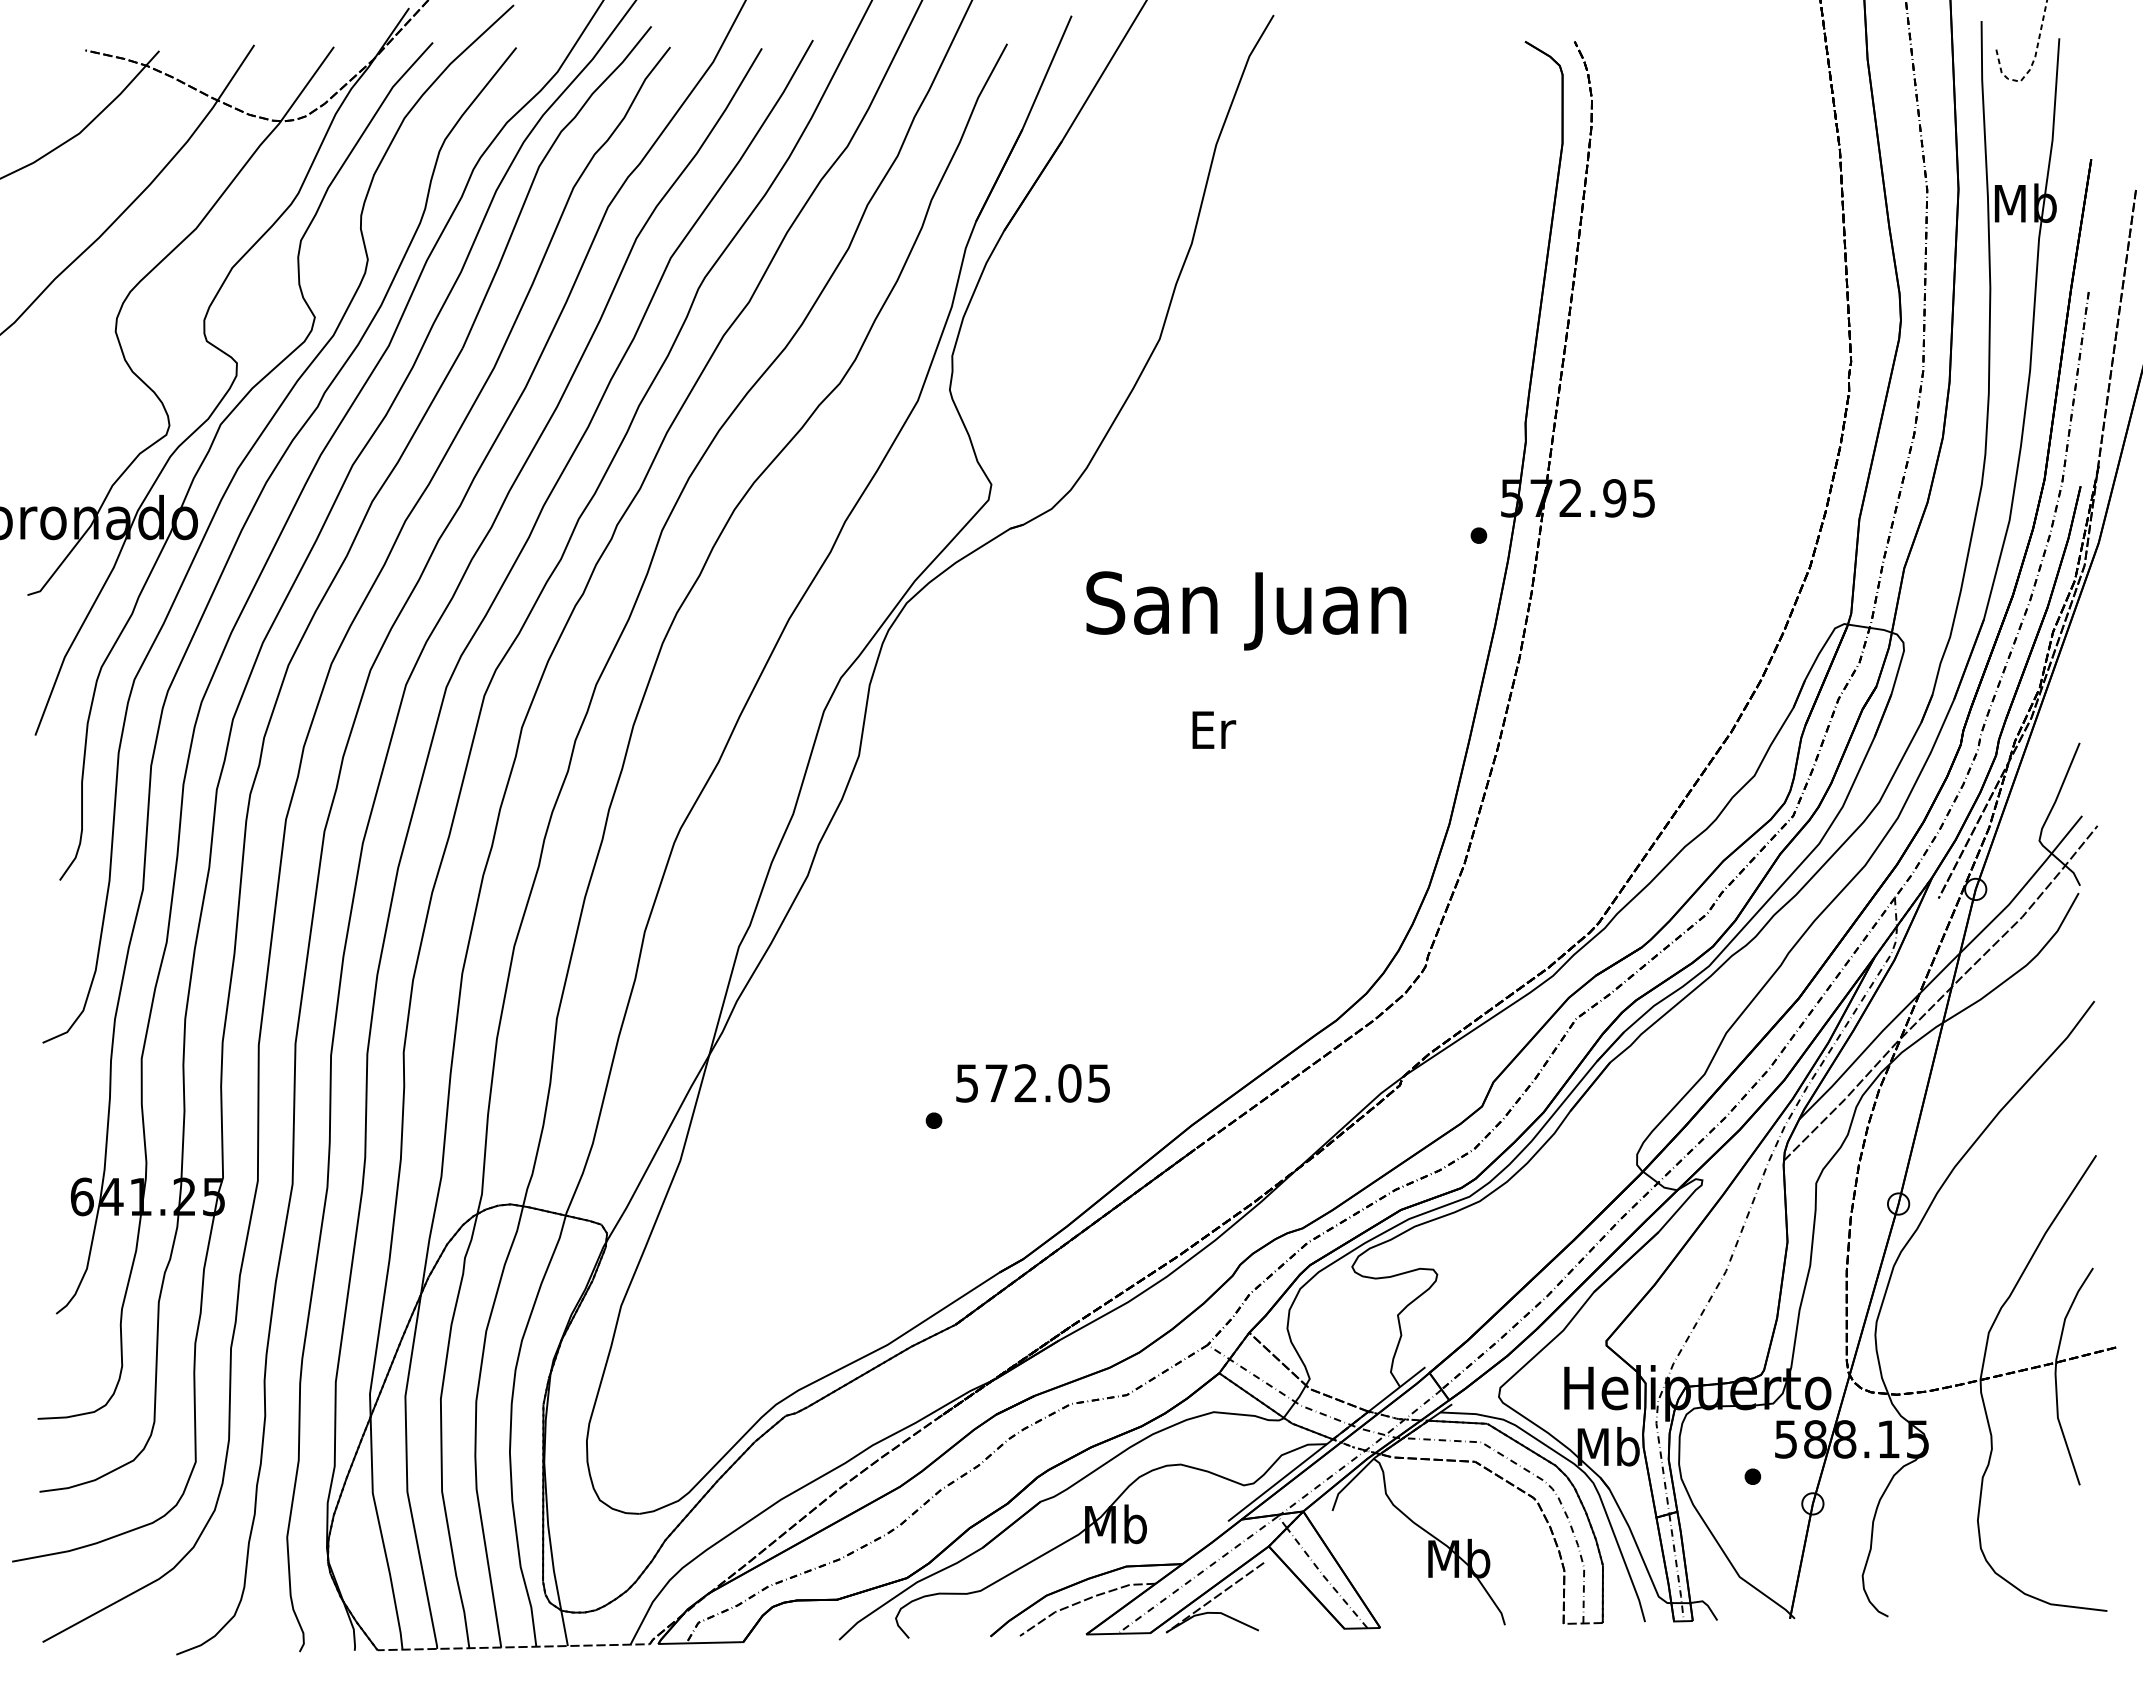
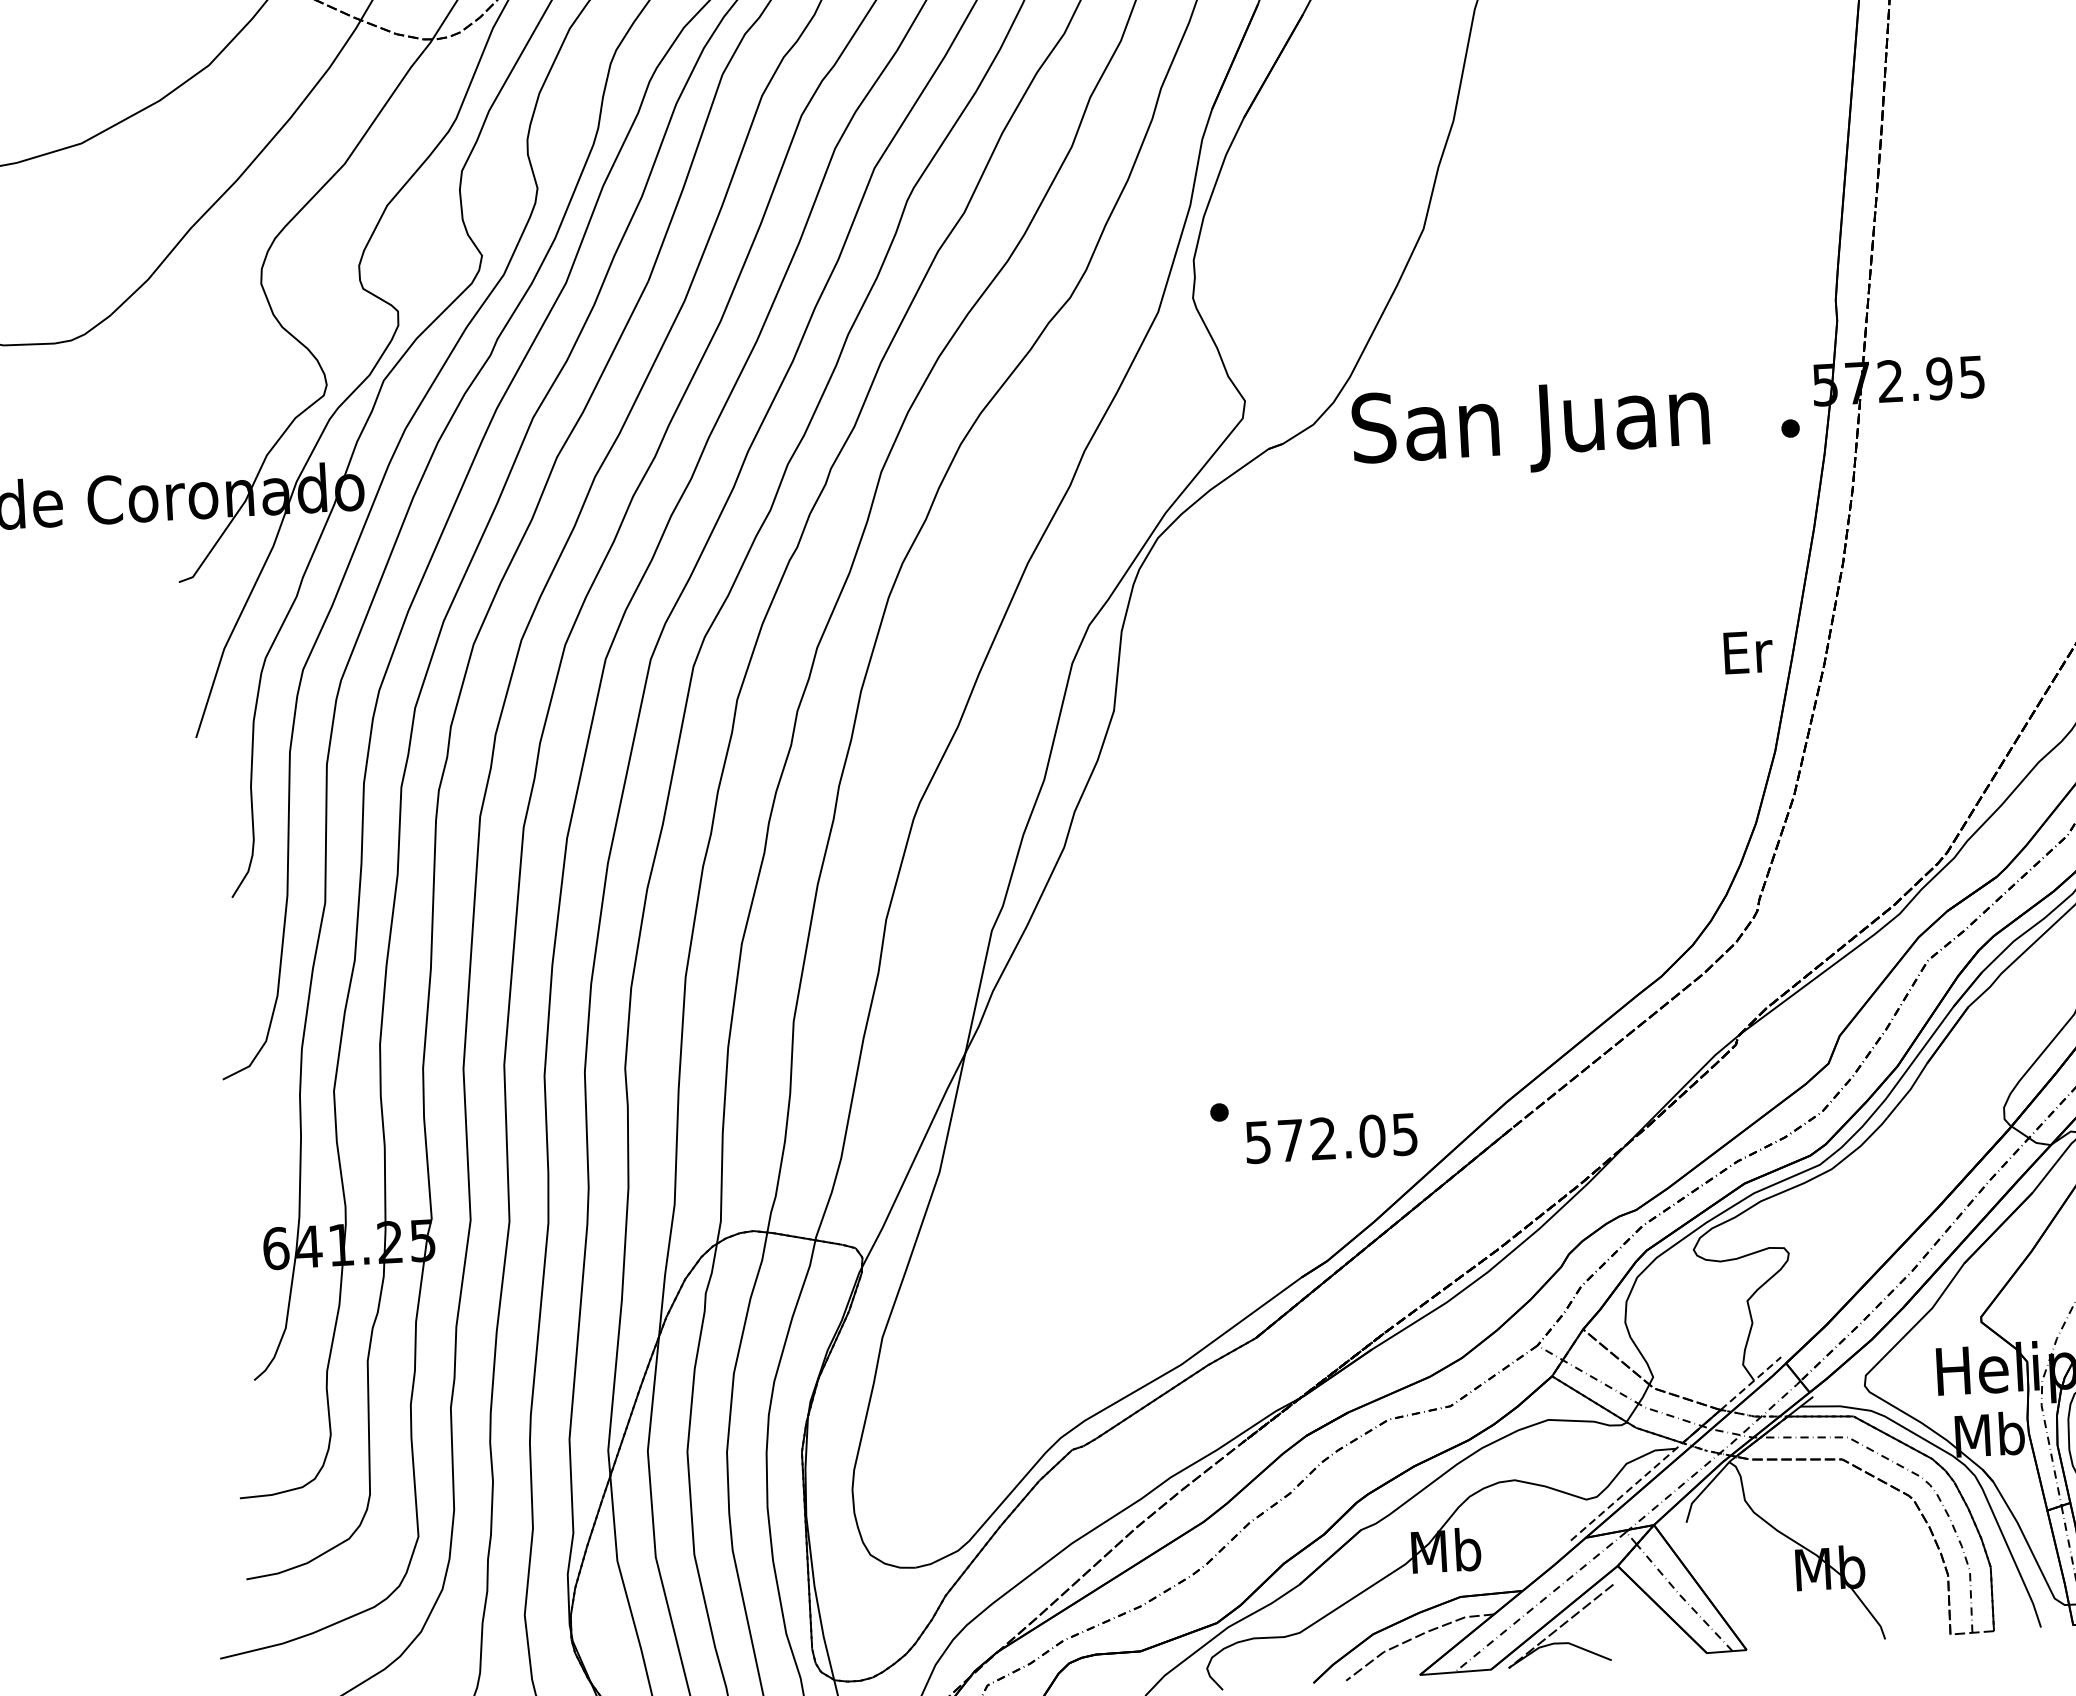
text: (1246, 610) -> (1531, 427), moved
text: (1214, 729) -> (1748, 651), moved
text: (1032, 1083) -> (1330, 1138), moved
line: (1397, 1389) -> (1751, 1383), solid -> dashed
line: (1280, 1480) -> (1626, 1491), solid -> dashed

